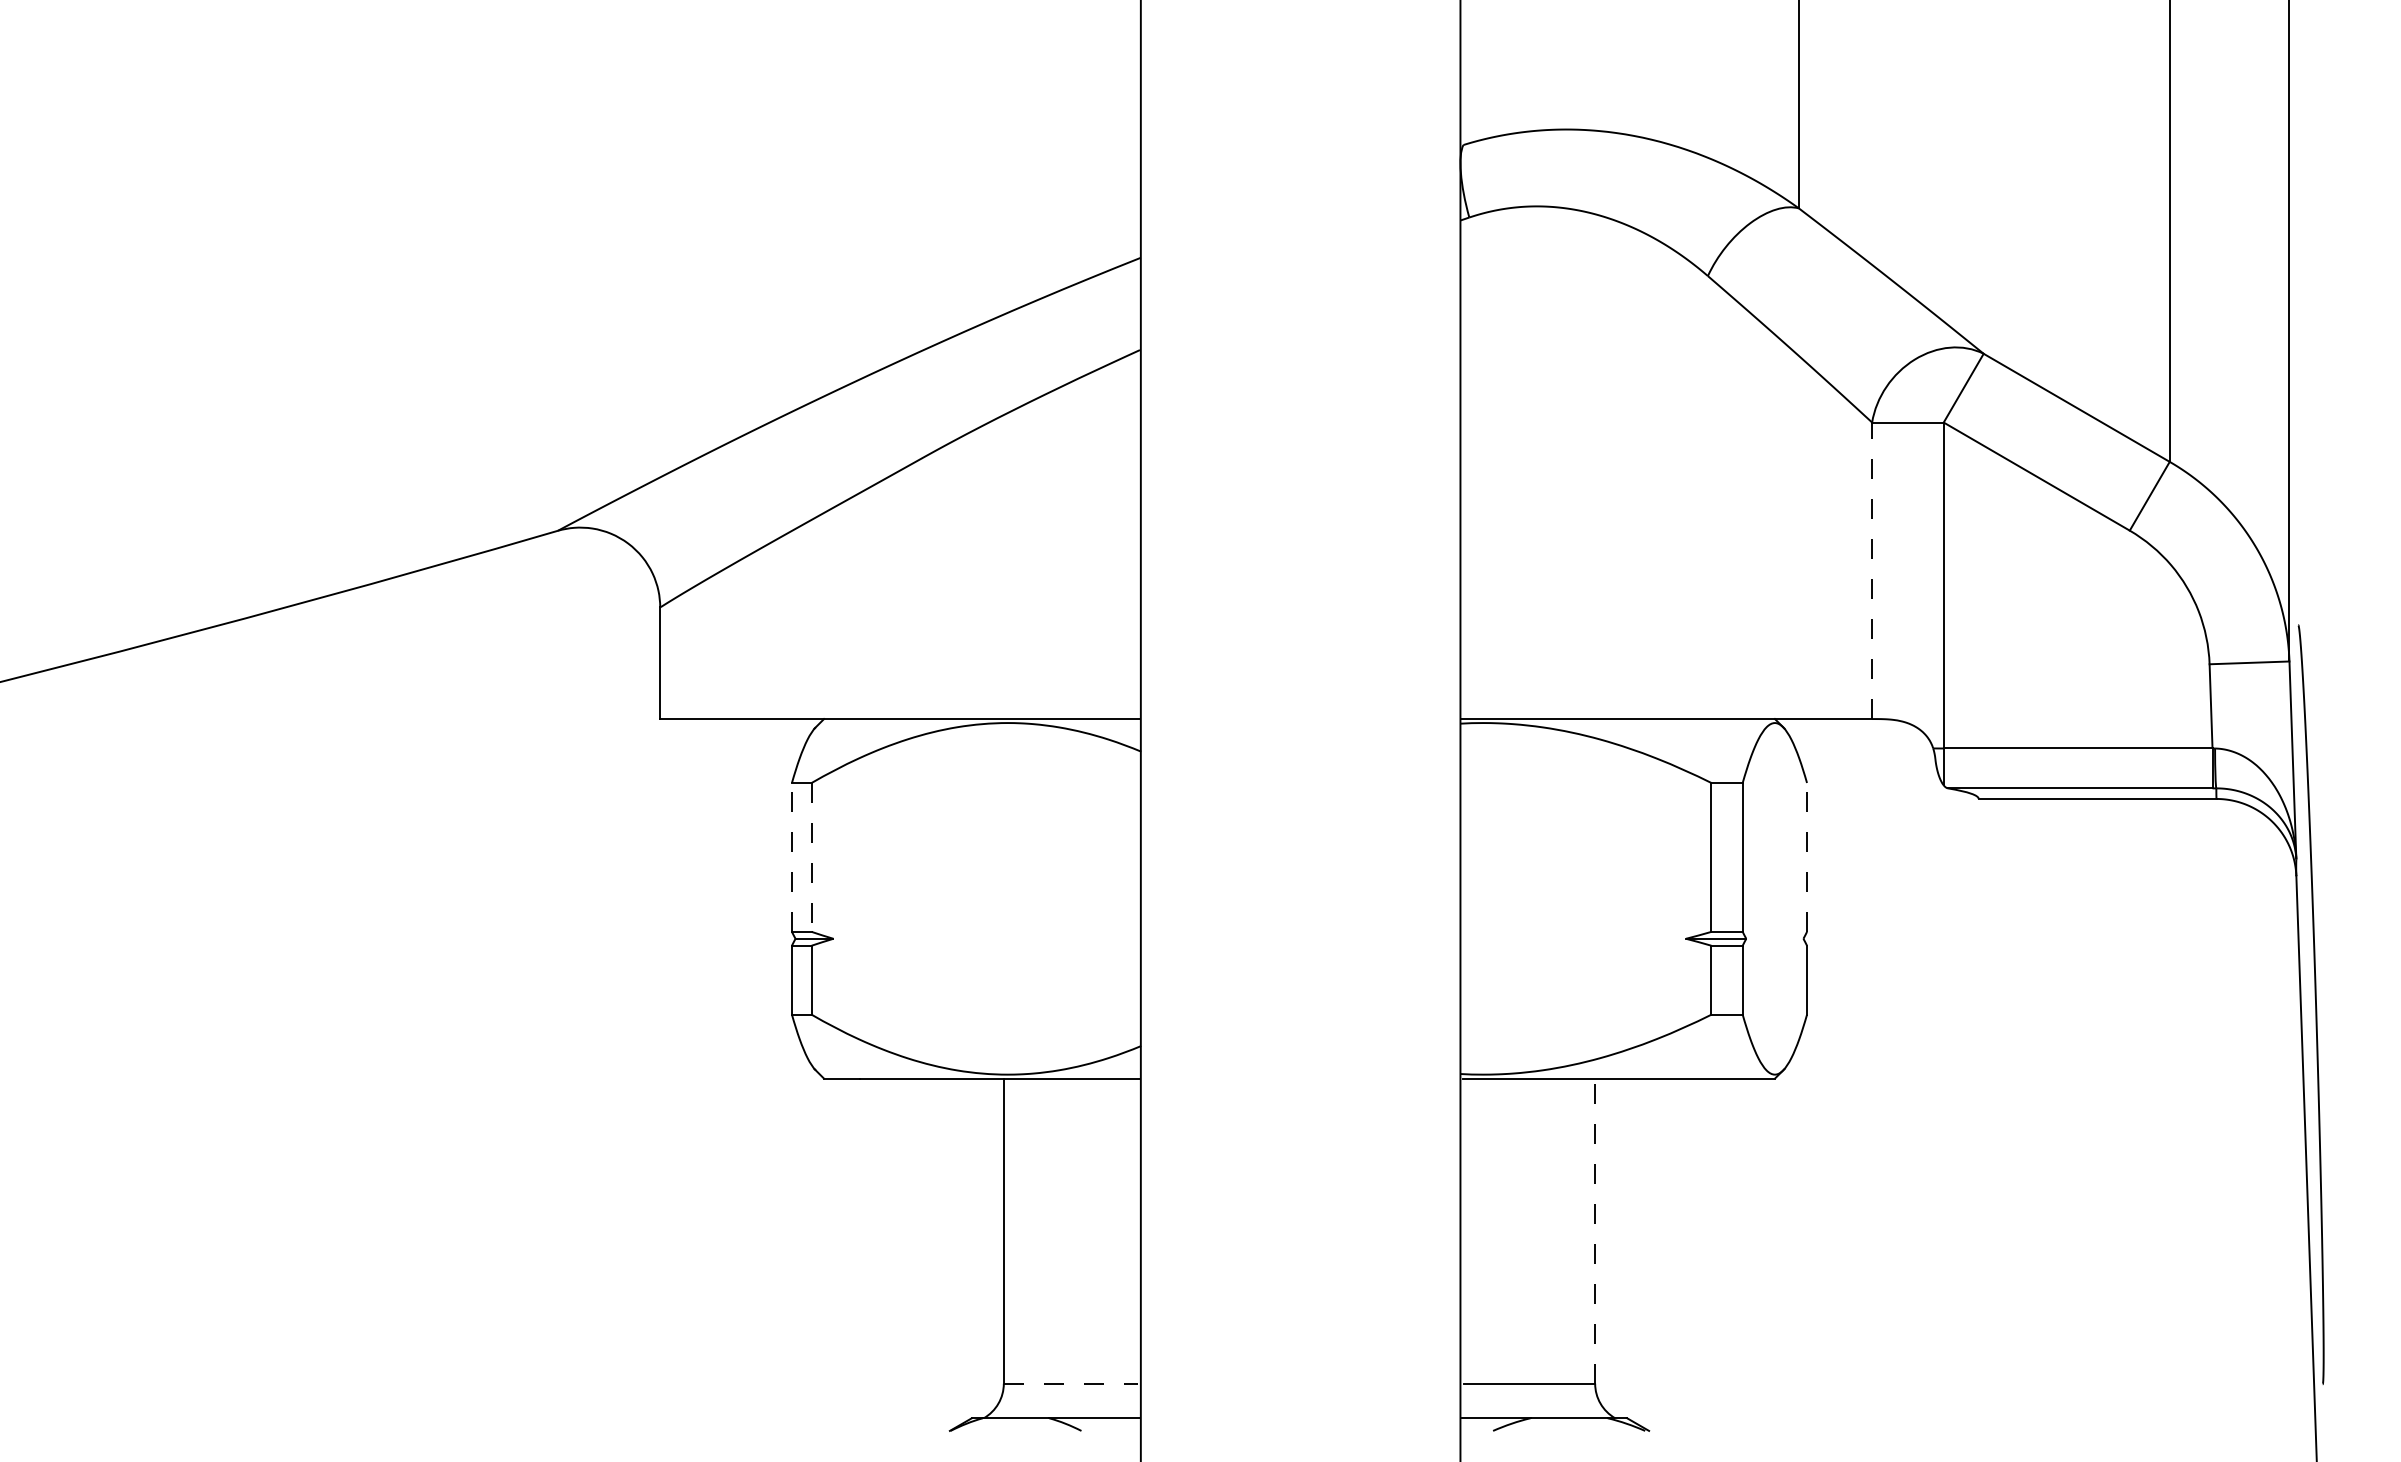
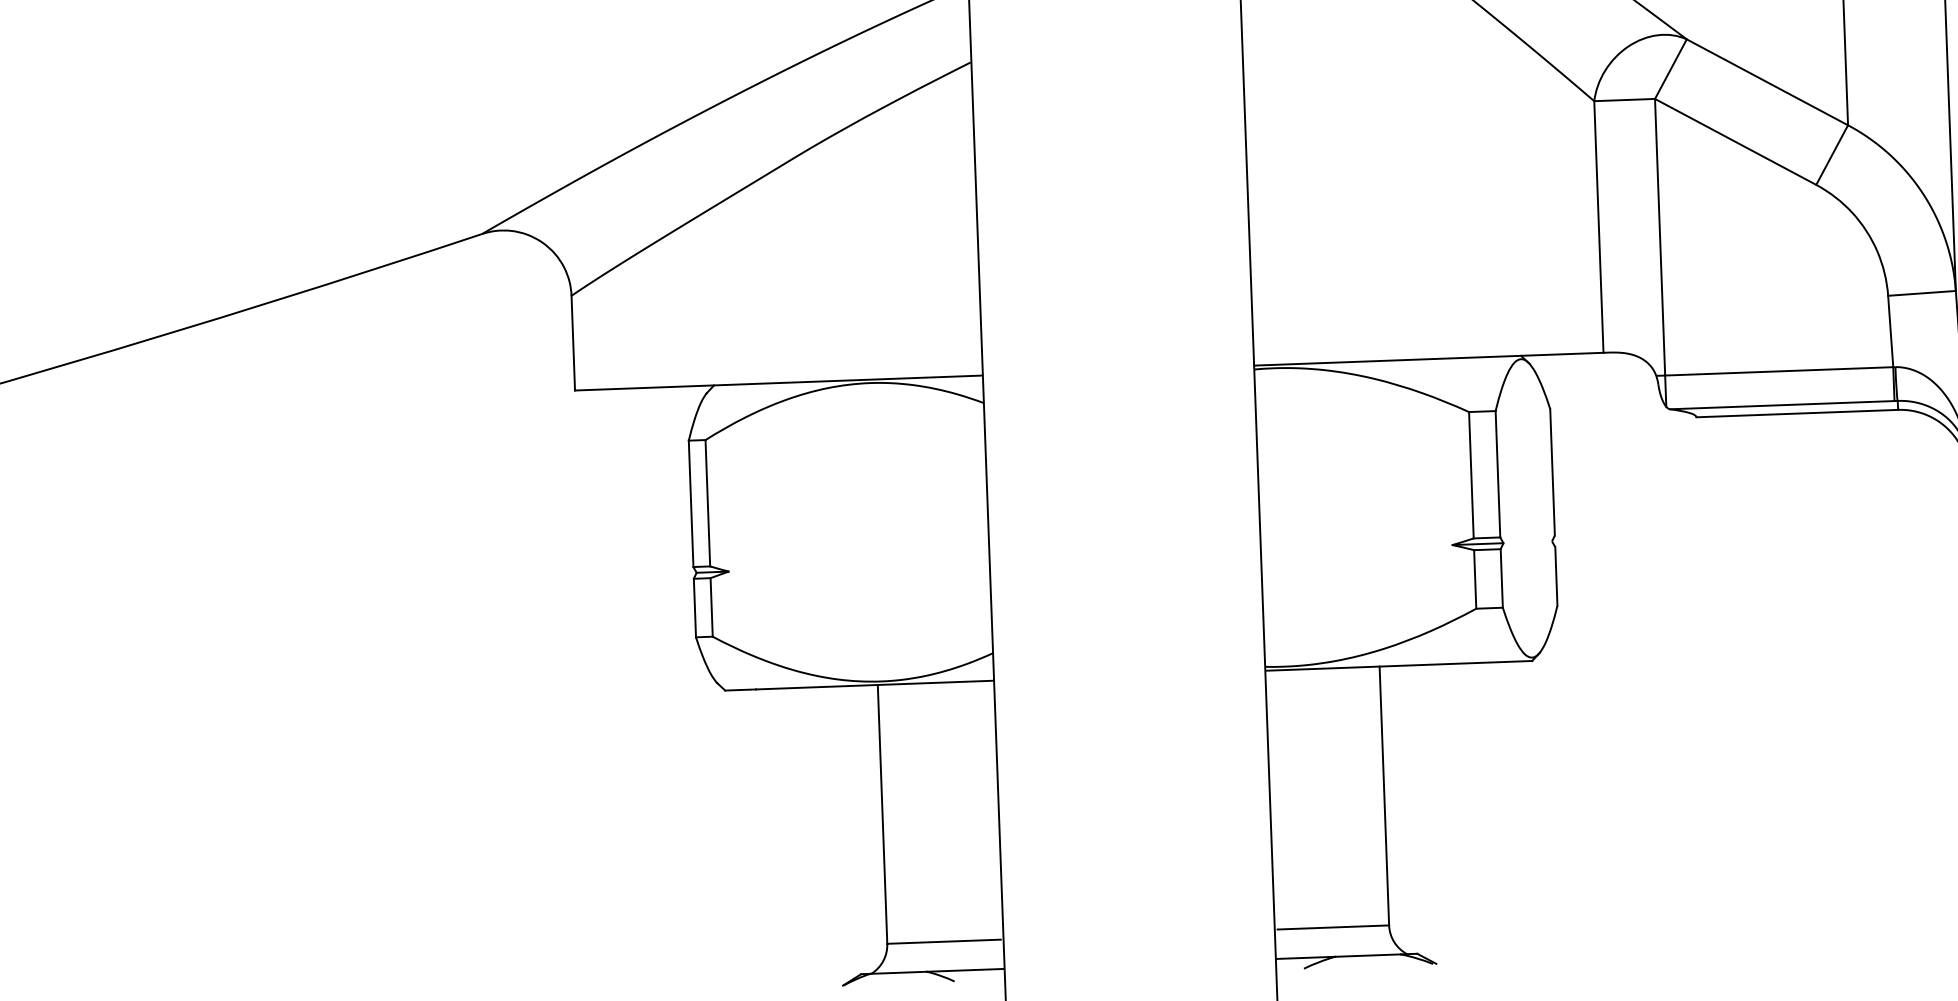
line: (1872, 570) -> (1599, 226), dashed -> solid
line: (791, 856) -> (690, 503), dashed -> solid
line: (1807, 856) -> (1552, 471), dashed -> solid
line: (811, 857) -> (707, 503), dashed -> solid
line: (1595, 1231) -> (1384, 796), dashed -> solid
line: (1070, 1383) -> (943, 941), dashed -> solid

